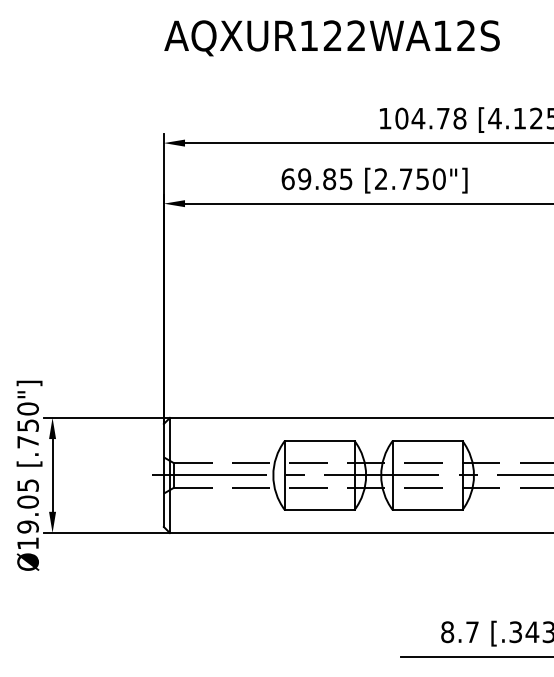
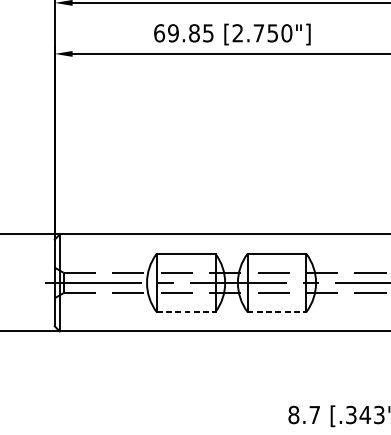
line: (319, 509) -> (185, 311), solid -> dashed
line: (427, 509) -> (276, 311), solid -> dashed

